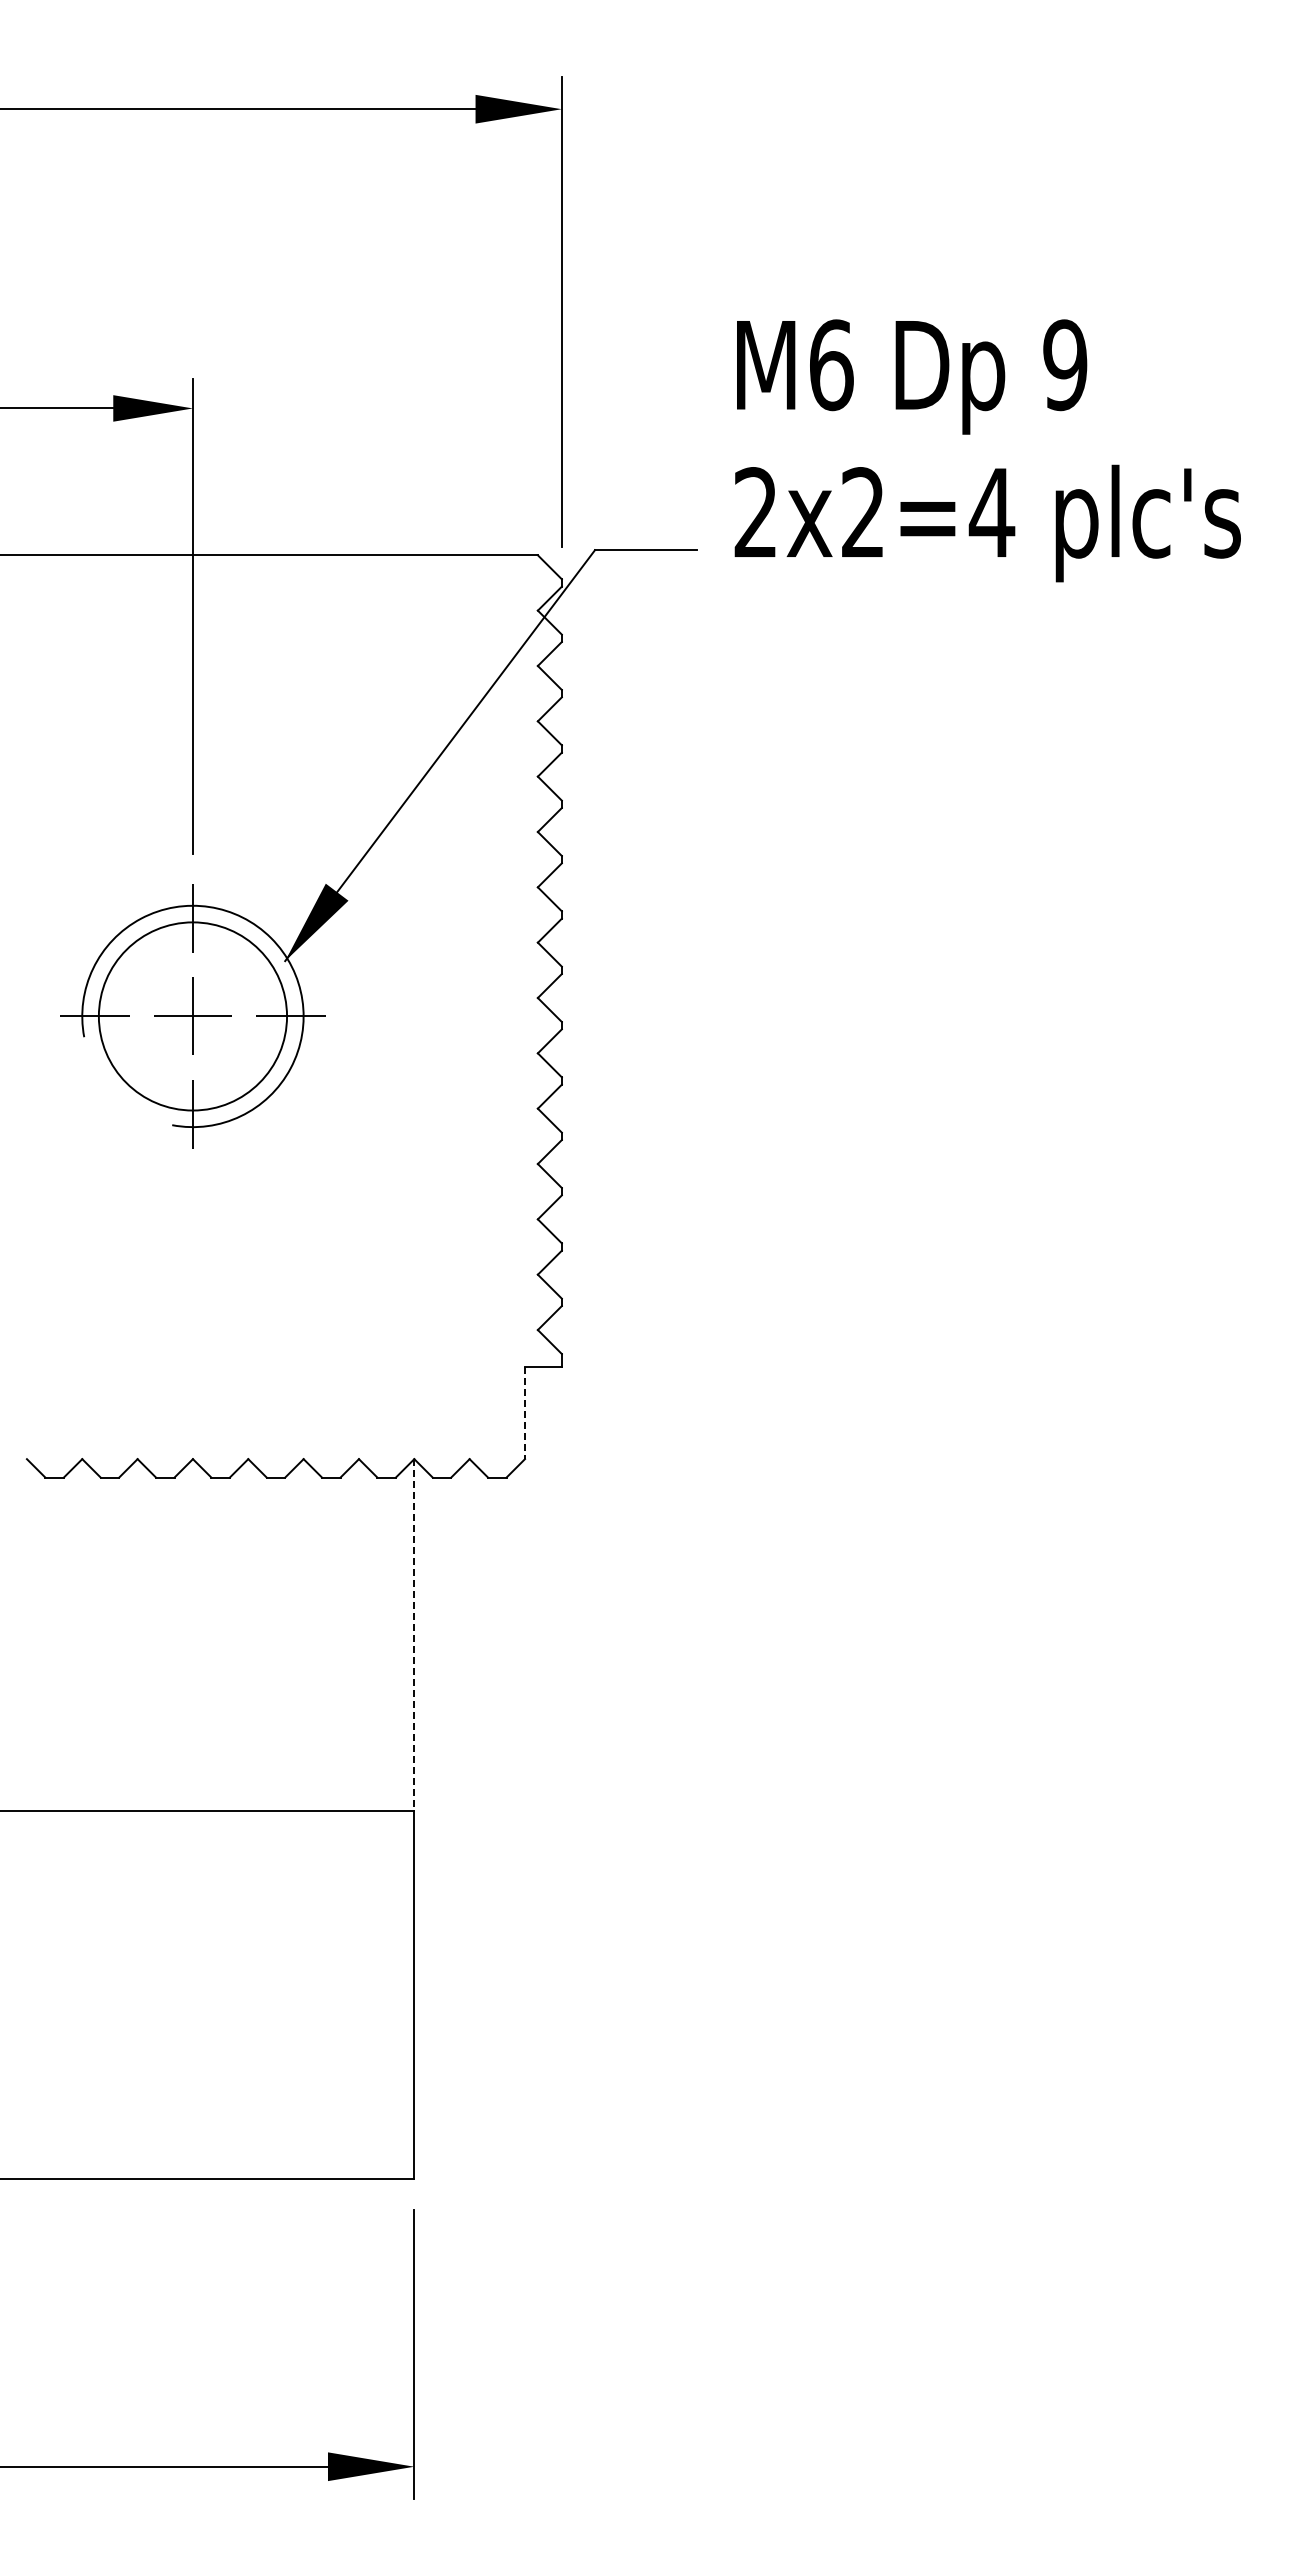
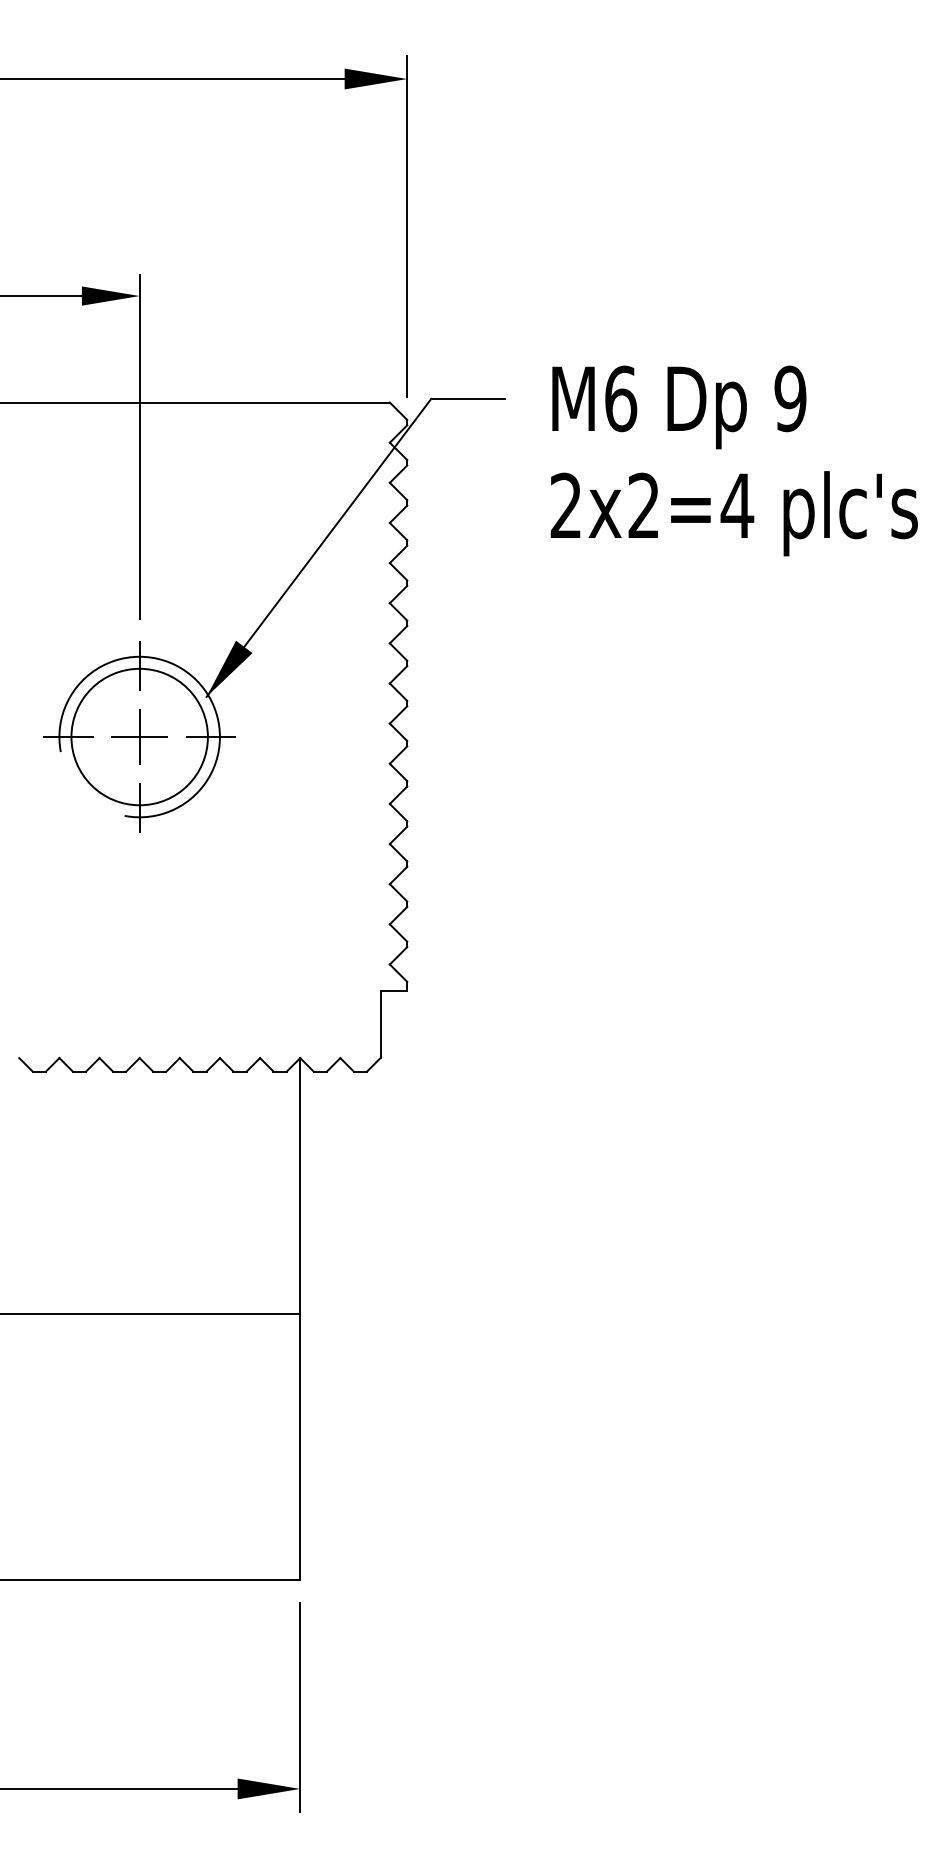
text: (987, 450) -> (734, 460), moved
line: (524, 1413) -> (380, 1025), dashed -> solid
line: (414, 1635) -> (300, 1186), dashed -> solid

